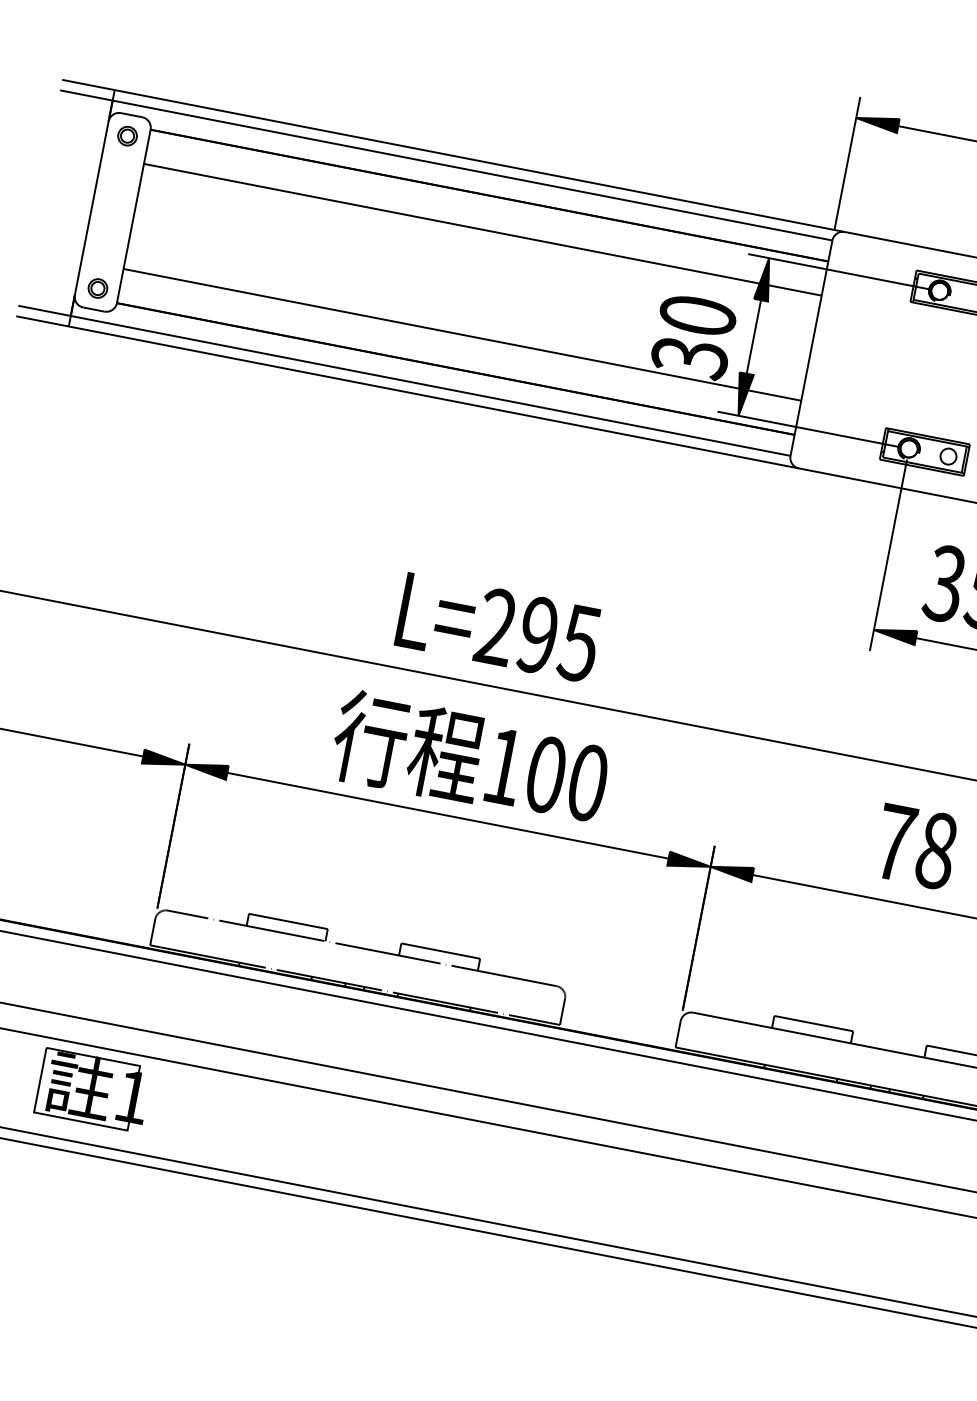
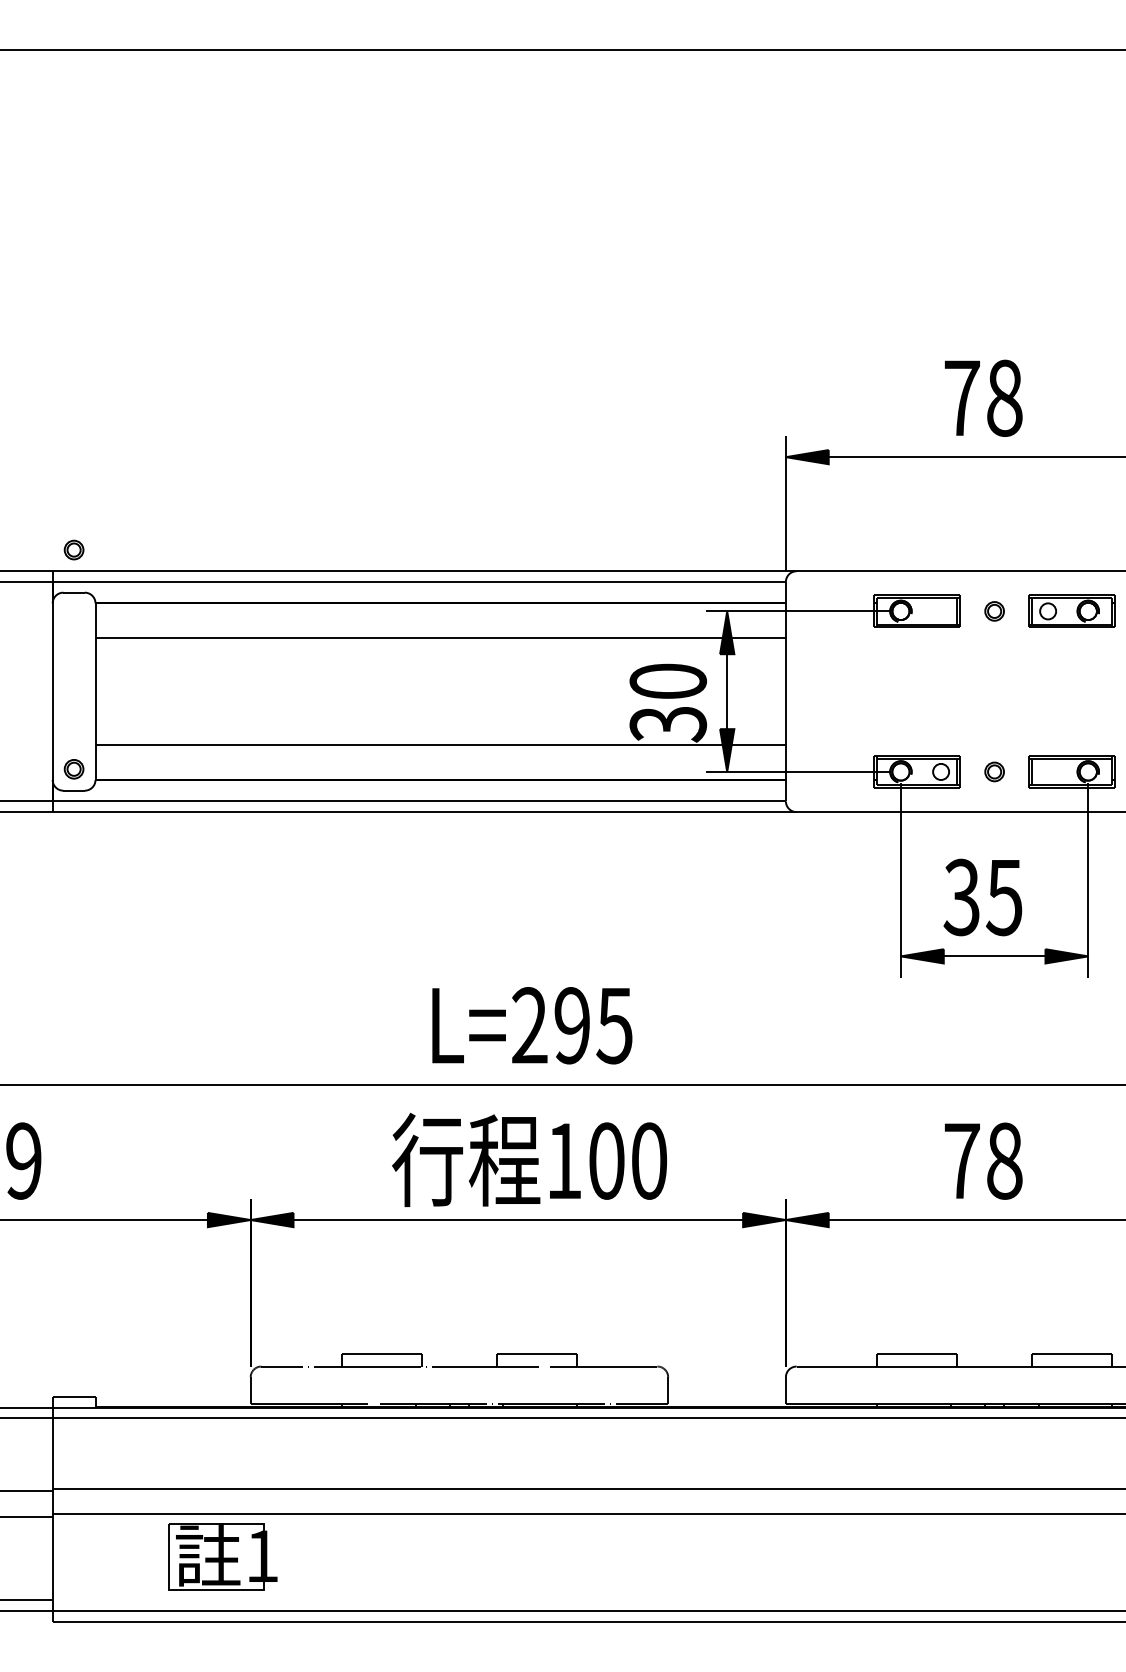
part: (127, 135) -> (73, 549), moved

